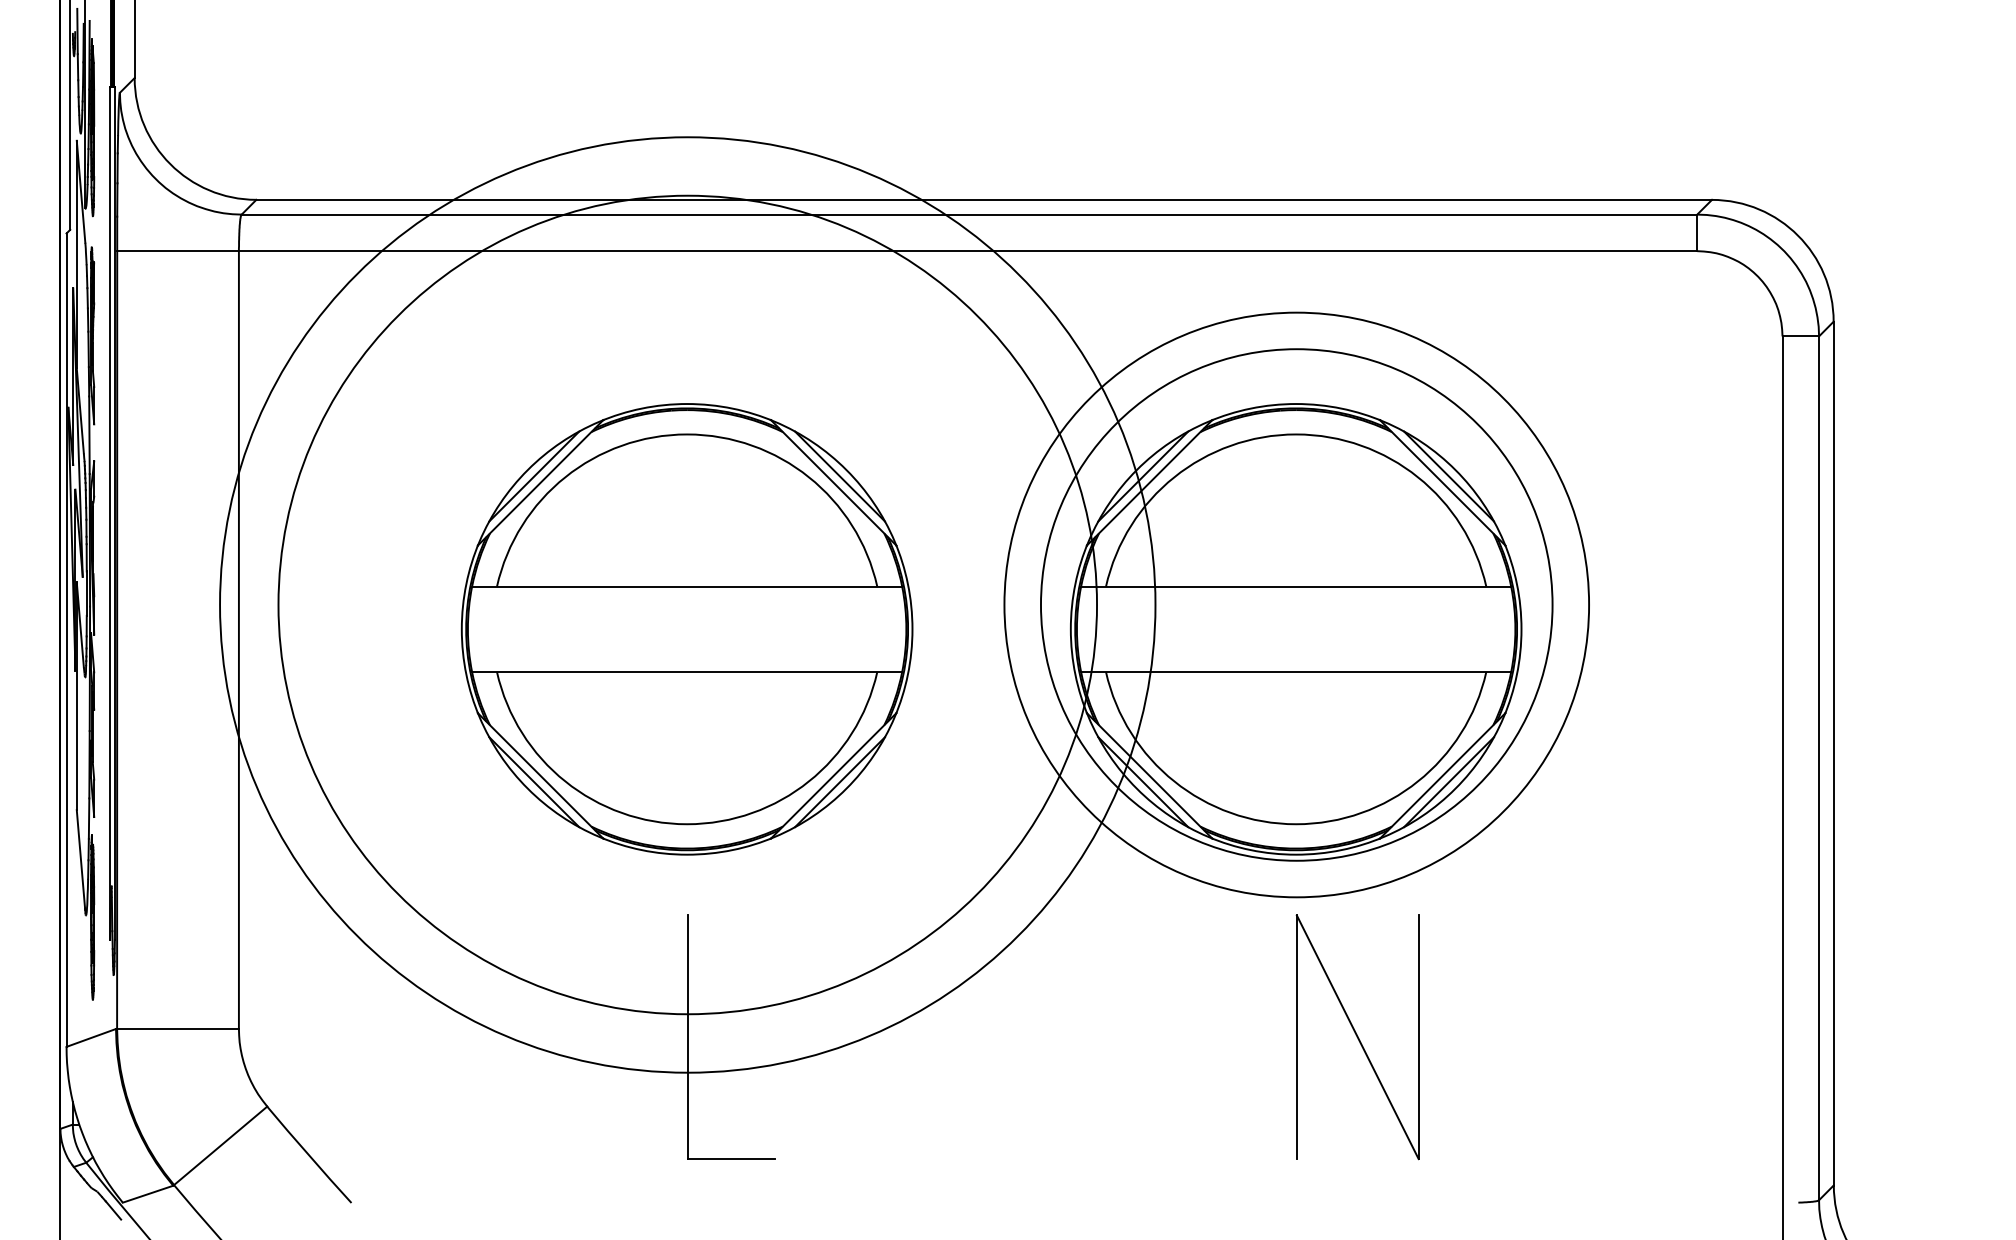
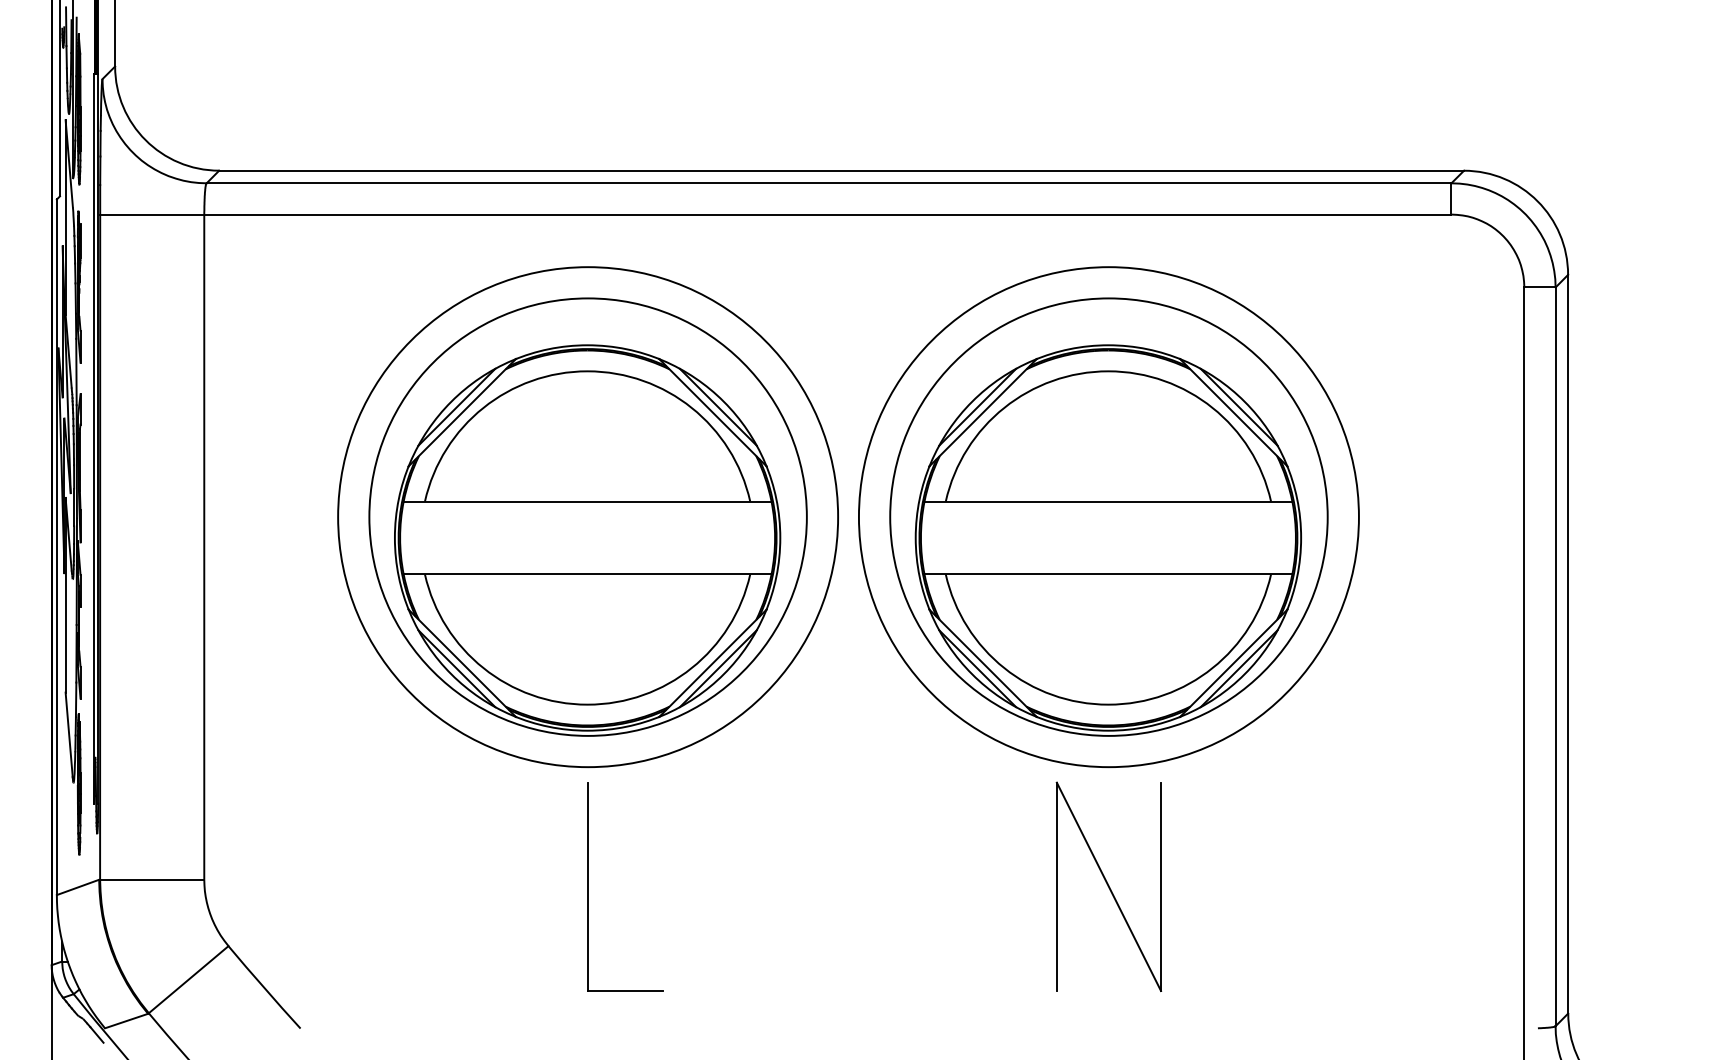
circle: (687, 604) -> (587, 516), size x0.62
circle: (687, 604) -> (587, 516), size x0.62
part: (1357, 1037) -> (1108, 887), moved

